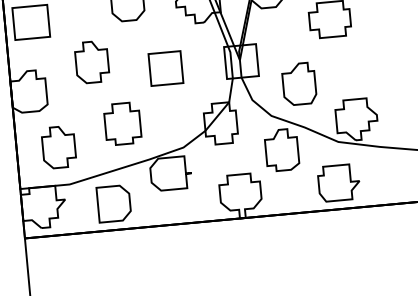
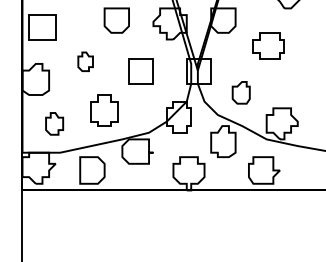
part: (91, 62) -> (85, 61), size x0.6
part: (299, 83) -> (241, 92), size x0.7
part: (58, 146) -> (54, 123), size x0.7

